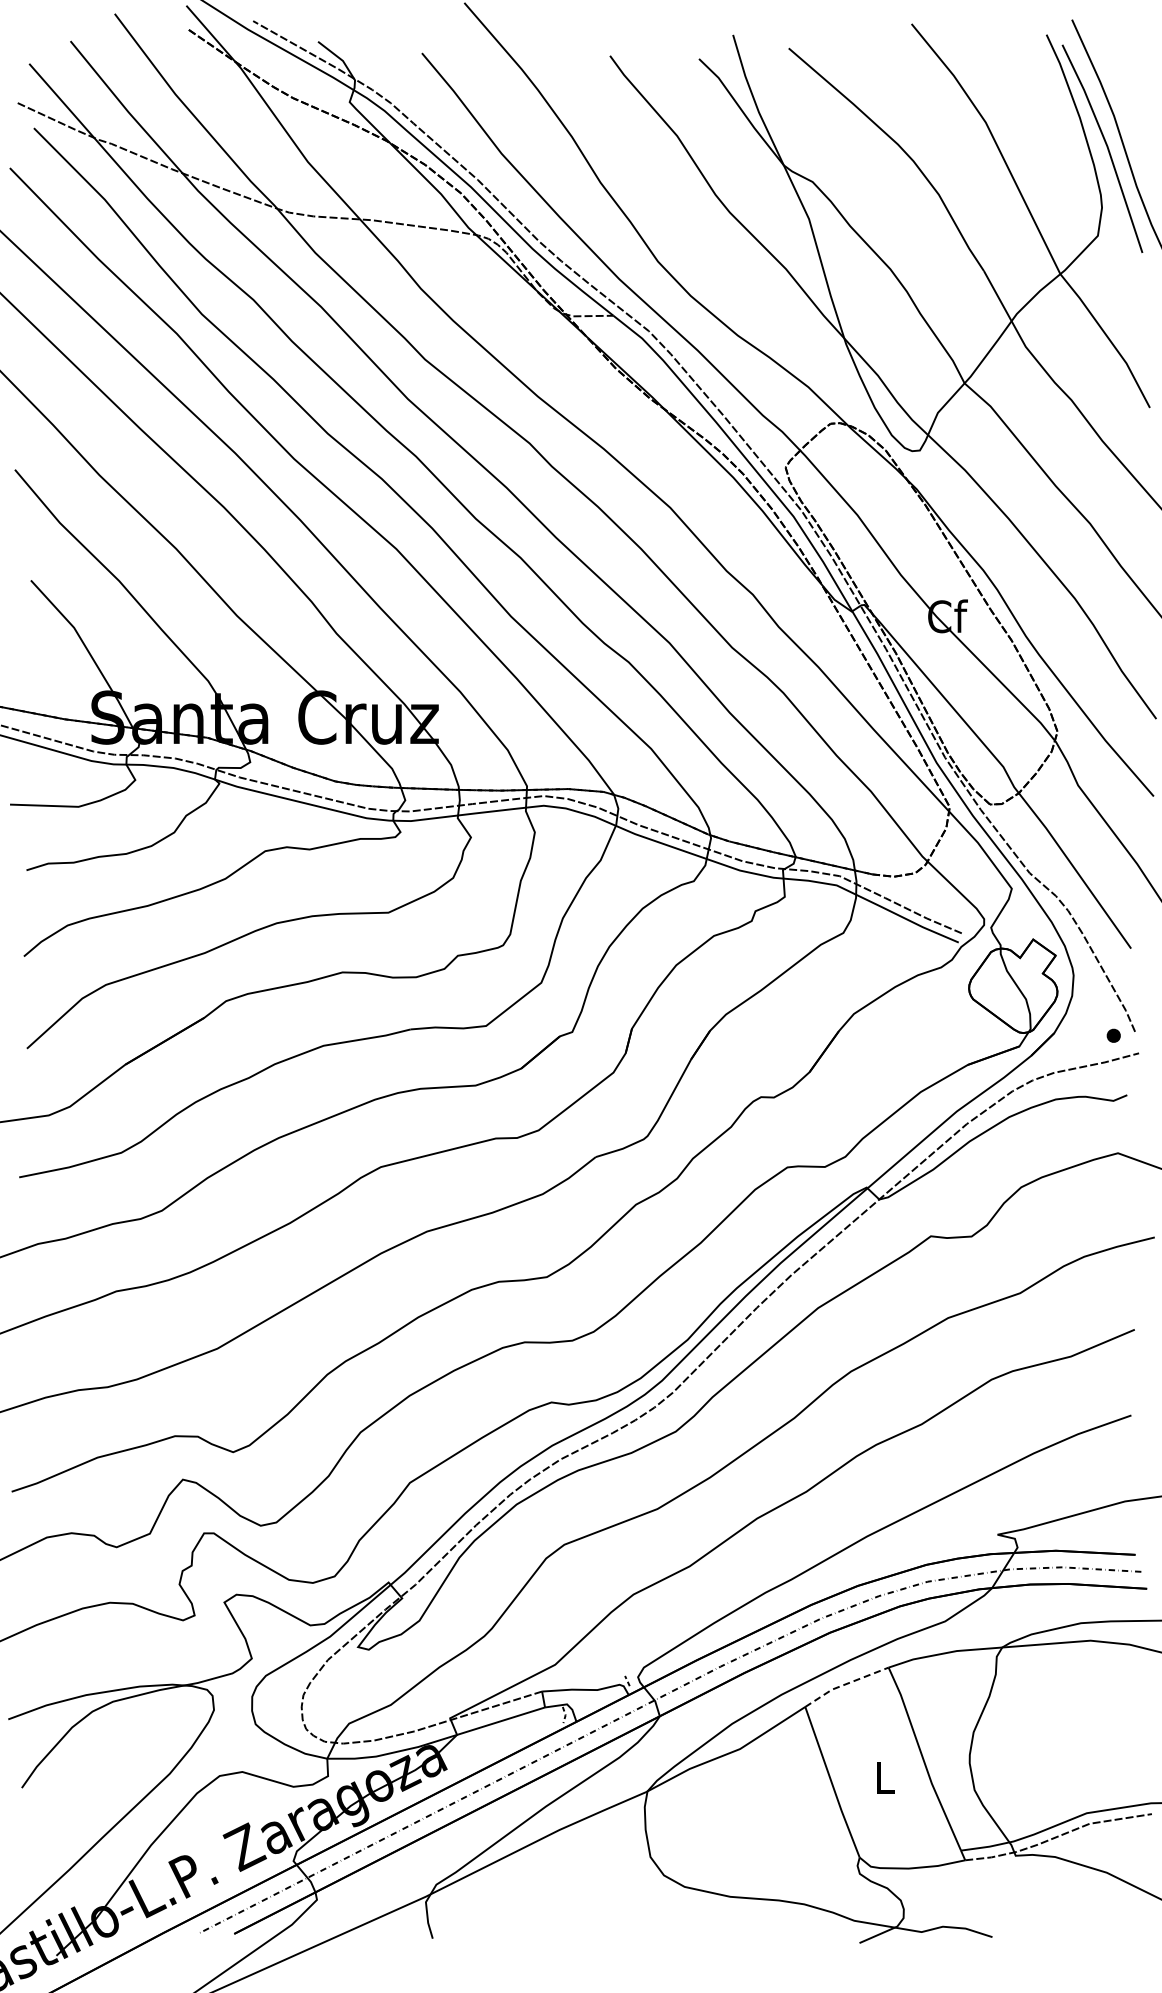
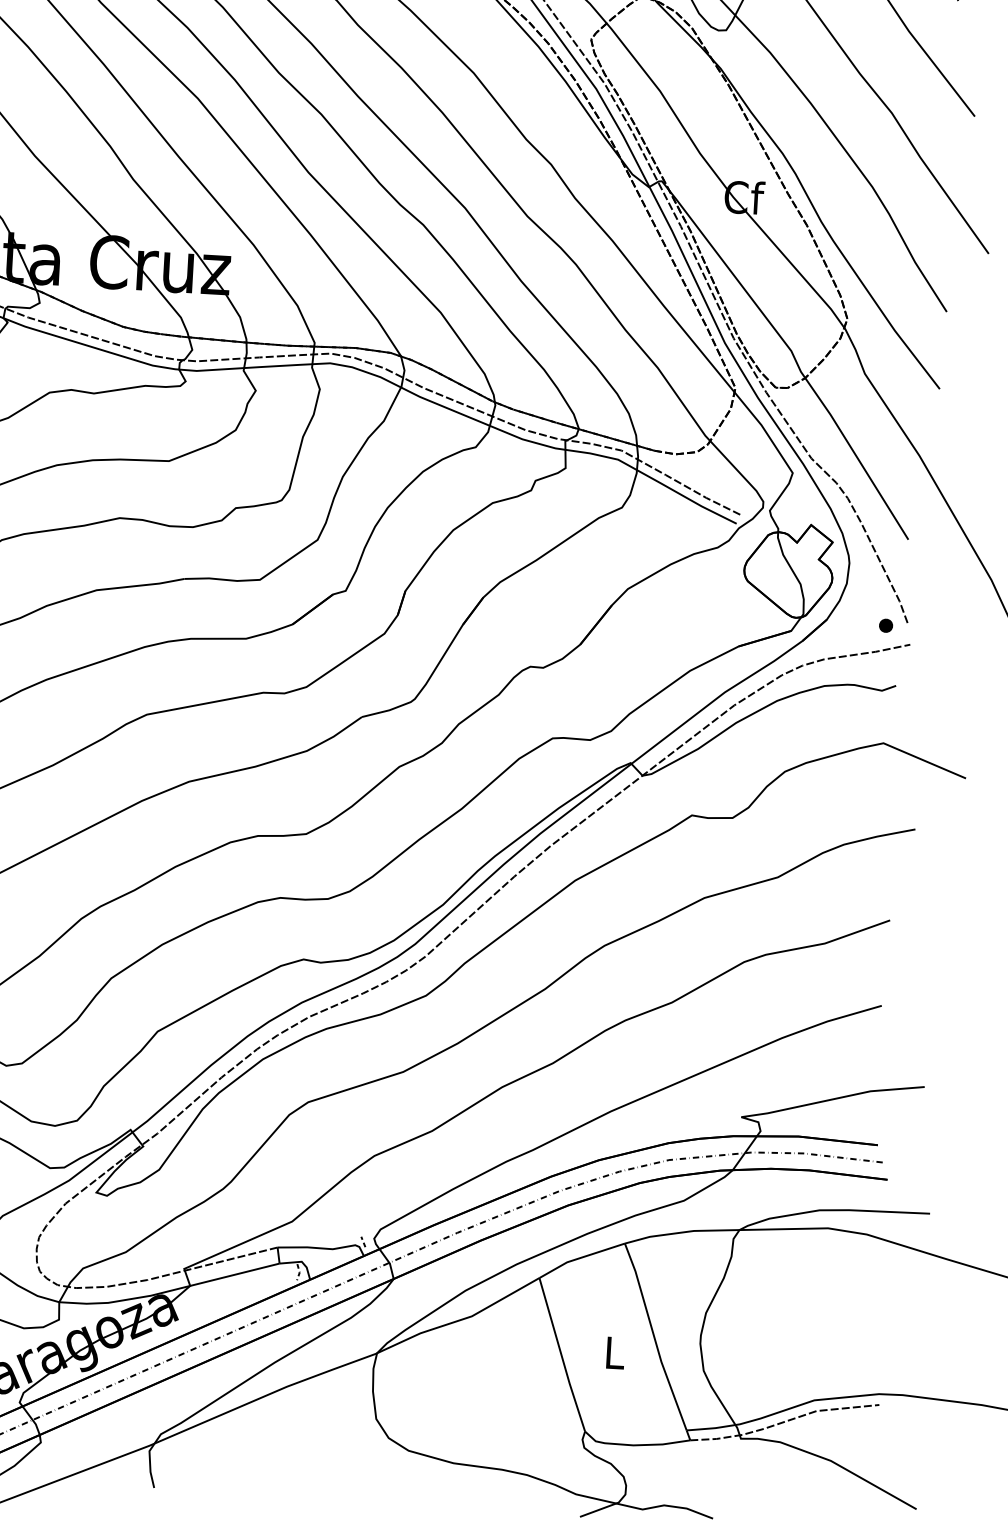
line: (845, 1684) -> (580, 1257), dashed -> solid

